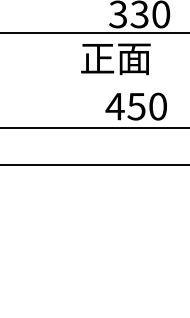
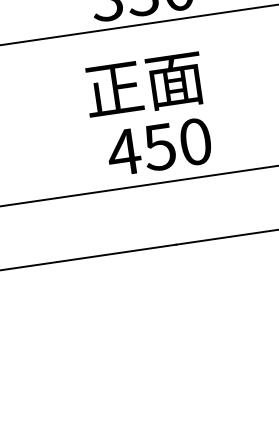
text: (115, 58) -> (143, 84), moved

